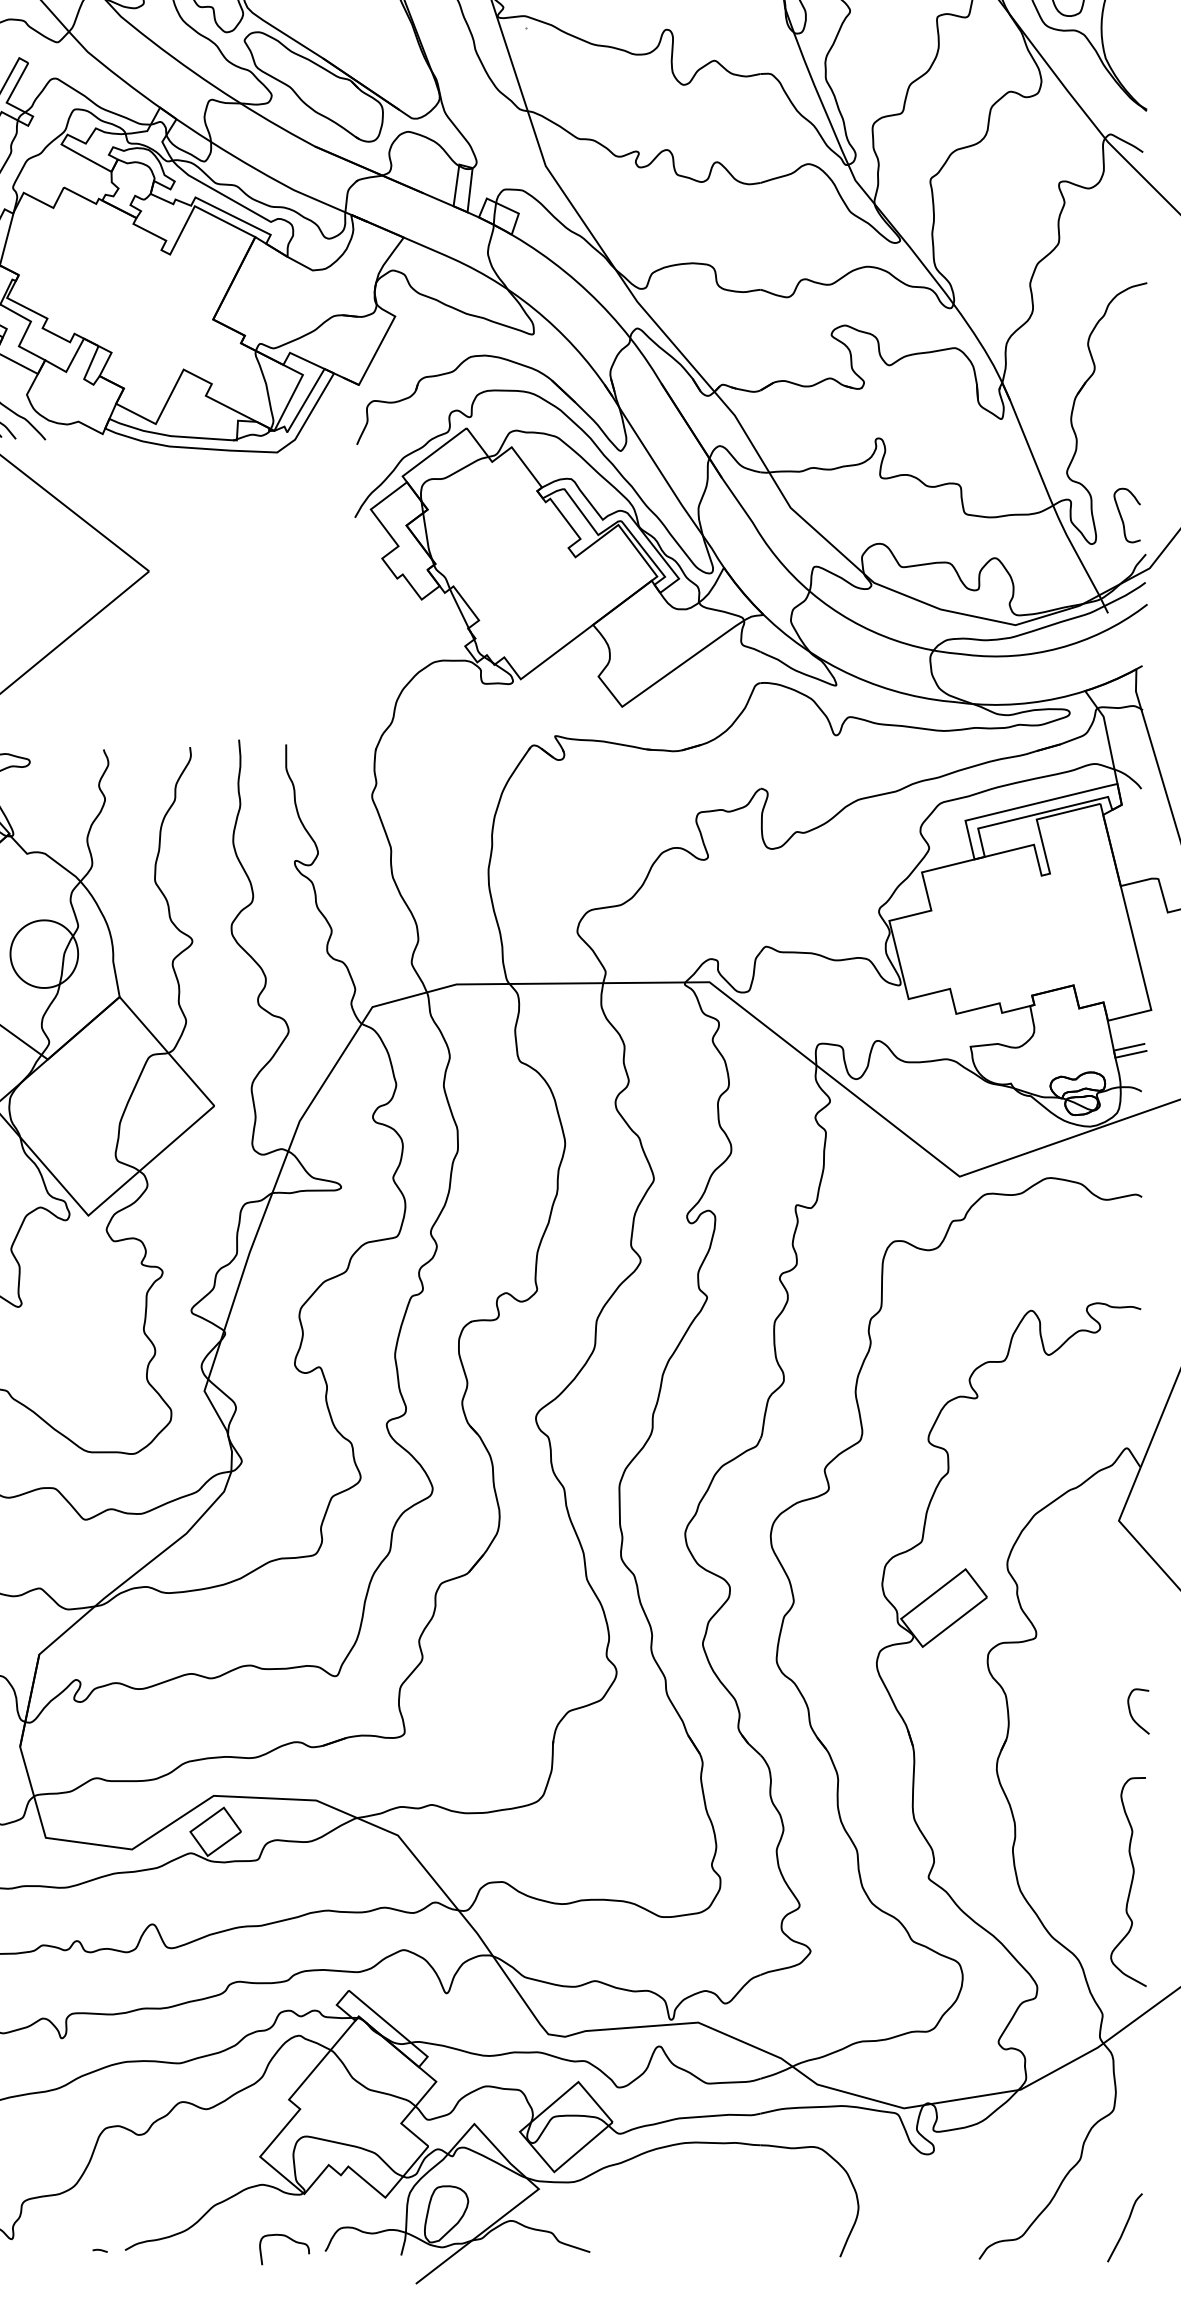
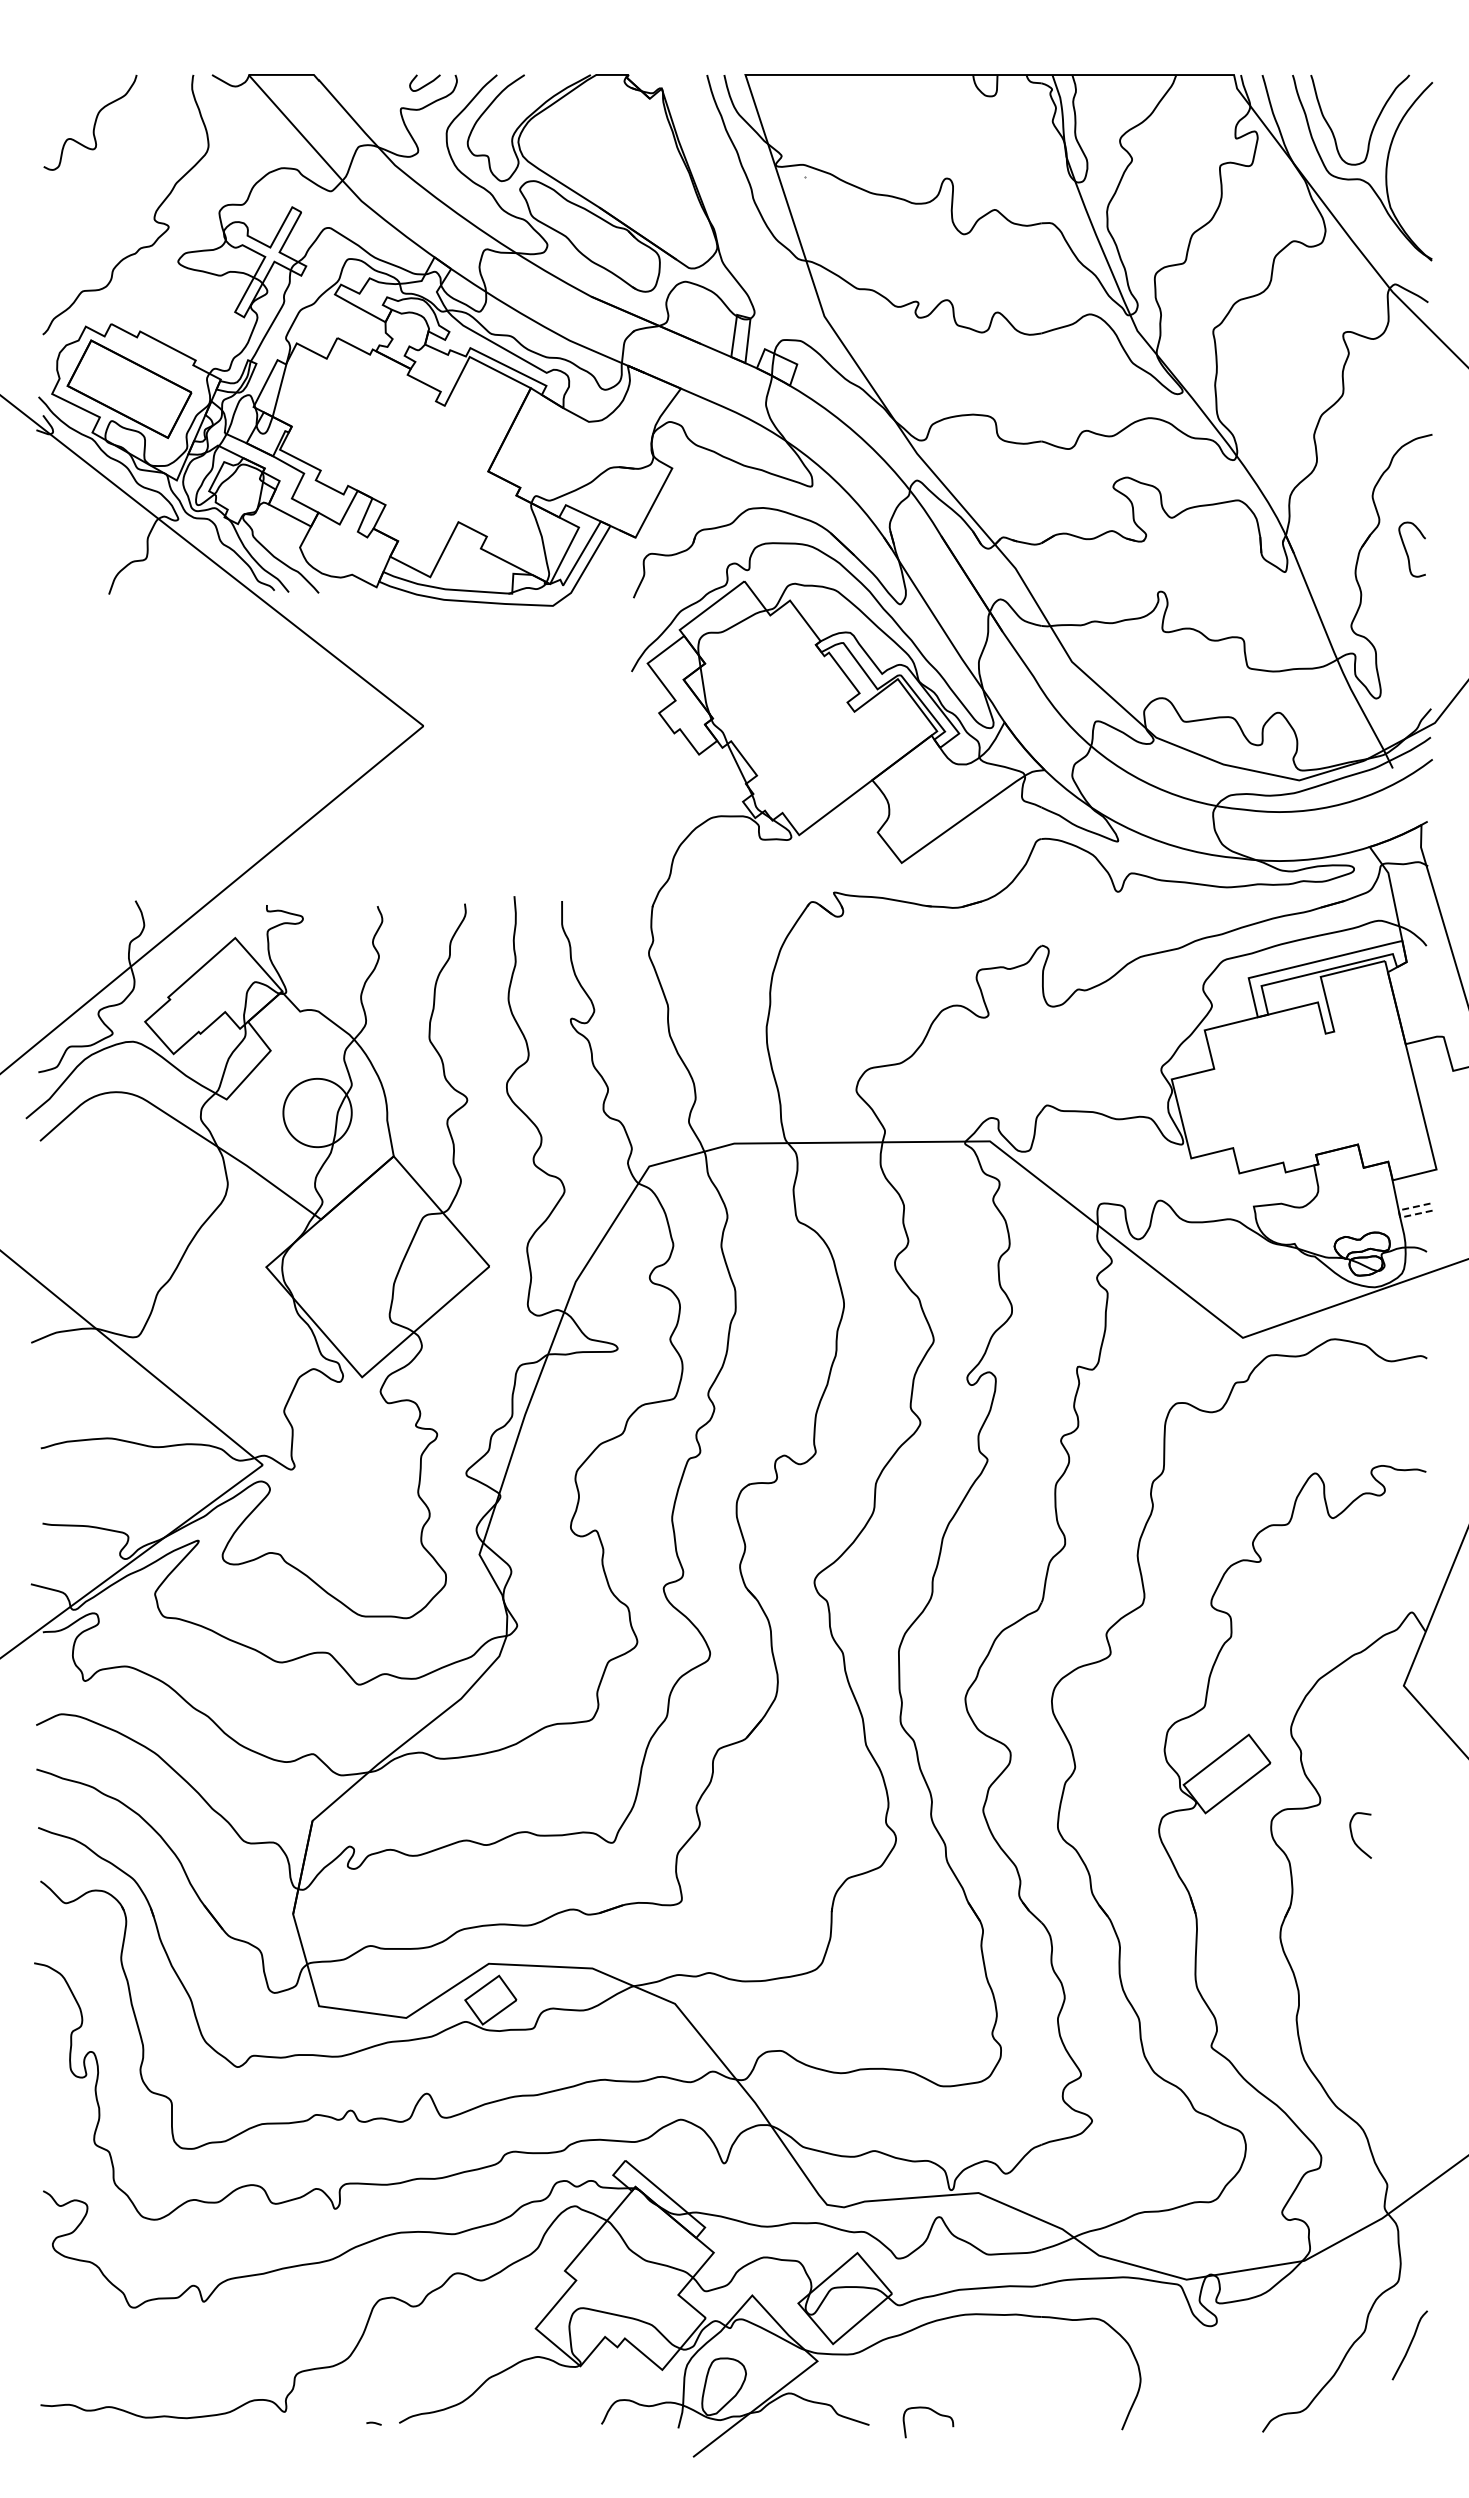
curve: (1122, 517) -> (1407, 551), moved
line: (1114, 1054) -> (1399, 1214), solid -> dashed
curve: (1132, 1715) -> (1354, 1839), moved
curve: (1130, 1883) -> (1415, 2052), removed
curve: (1124, 2227) -> (1409, 2345), moved
curve: (291, 2240) -> (935, 2413), moved

